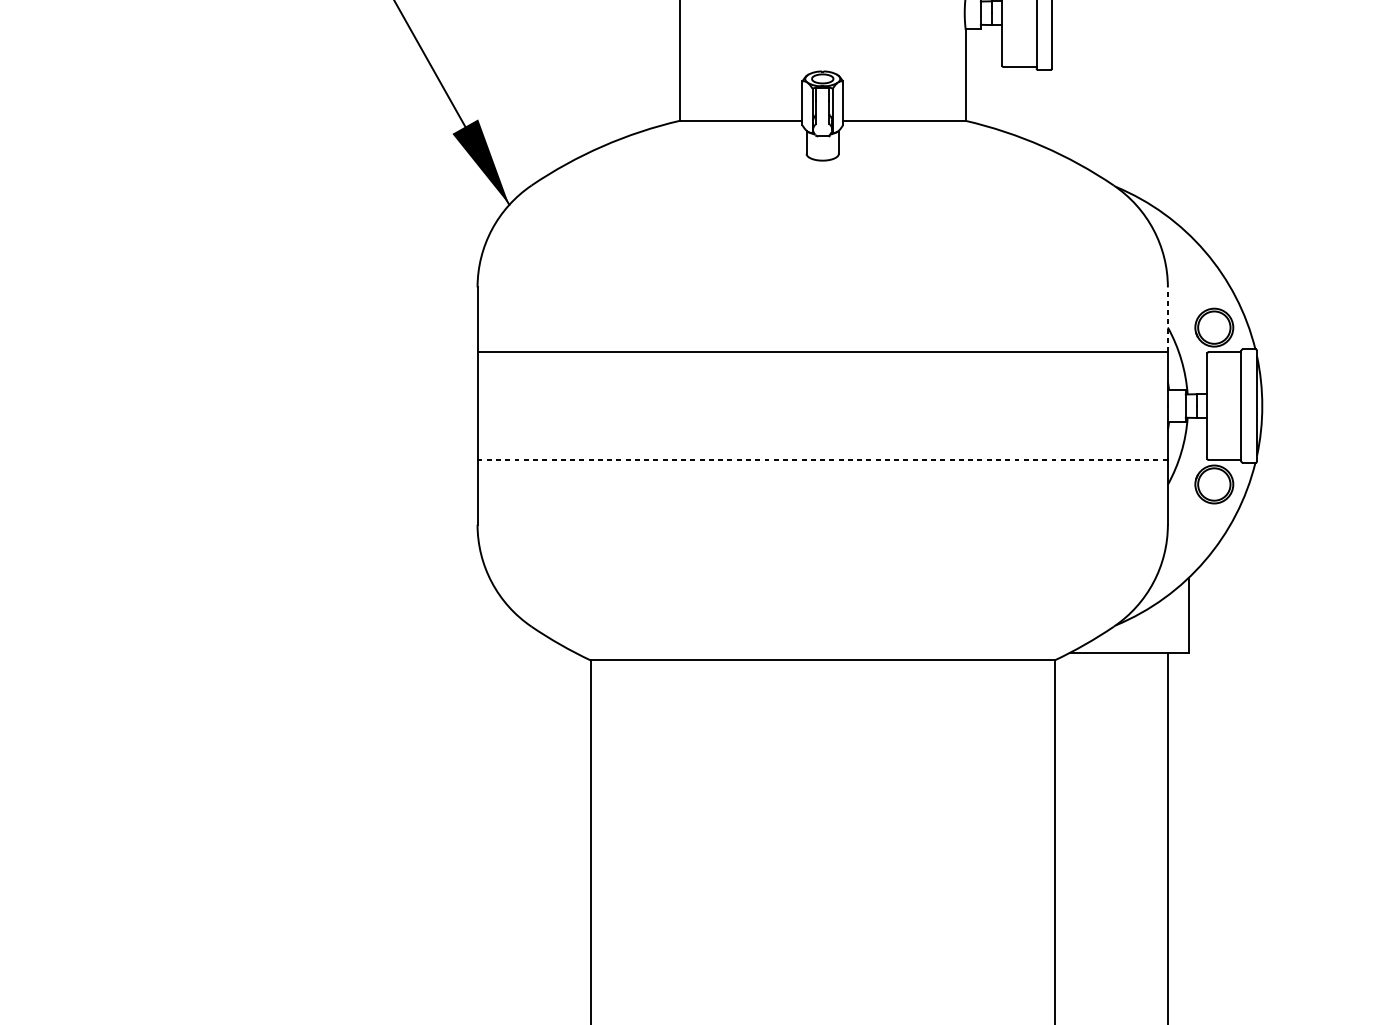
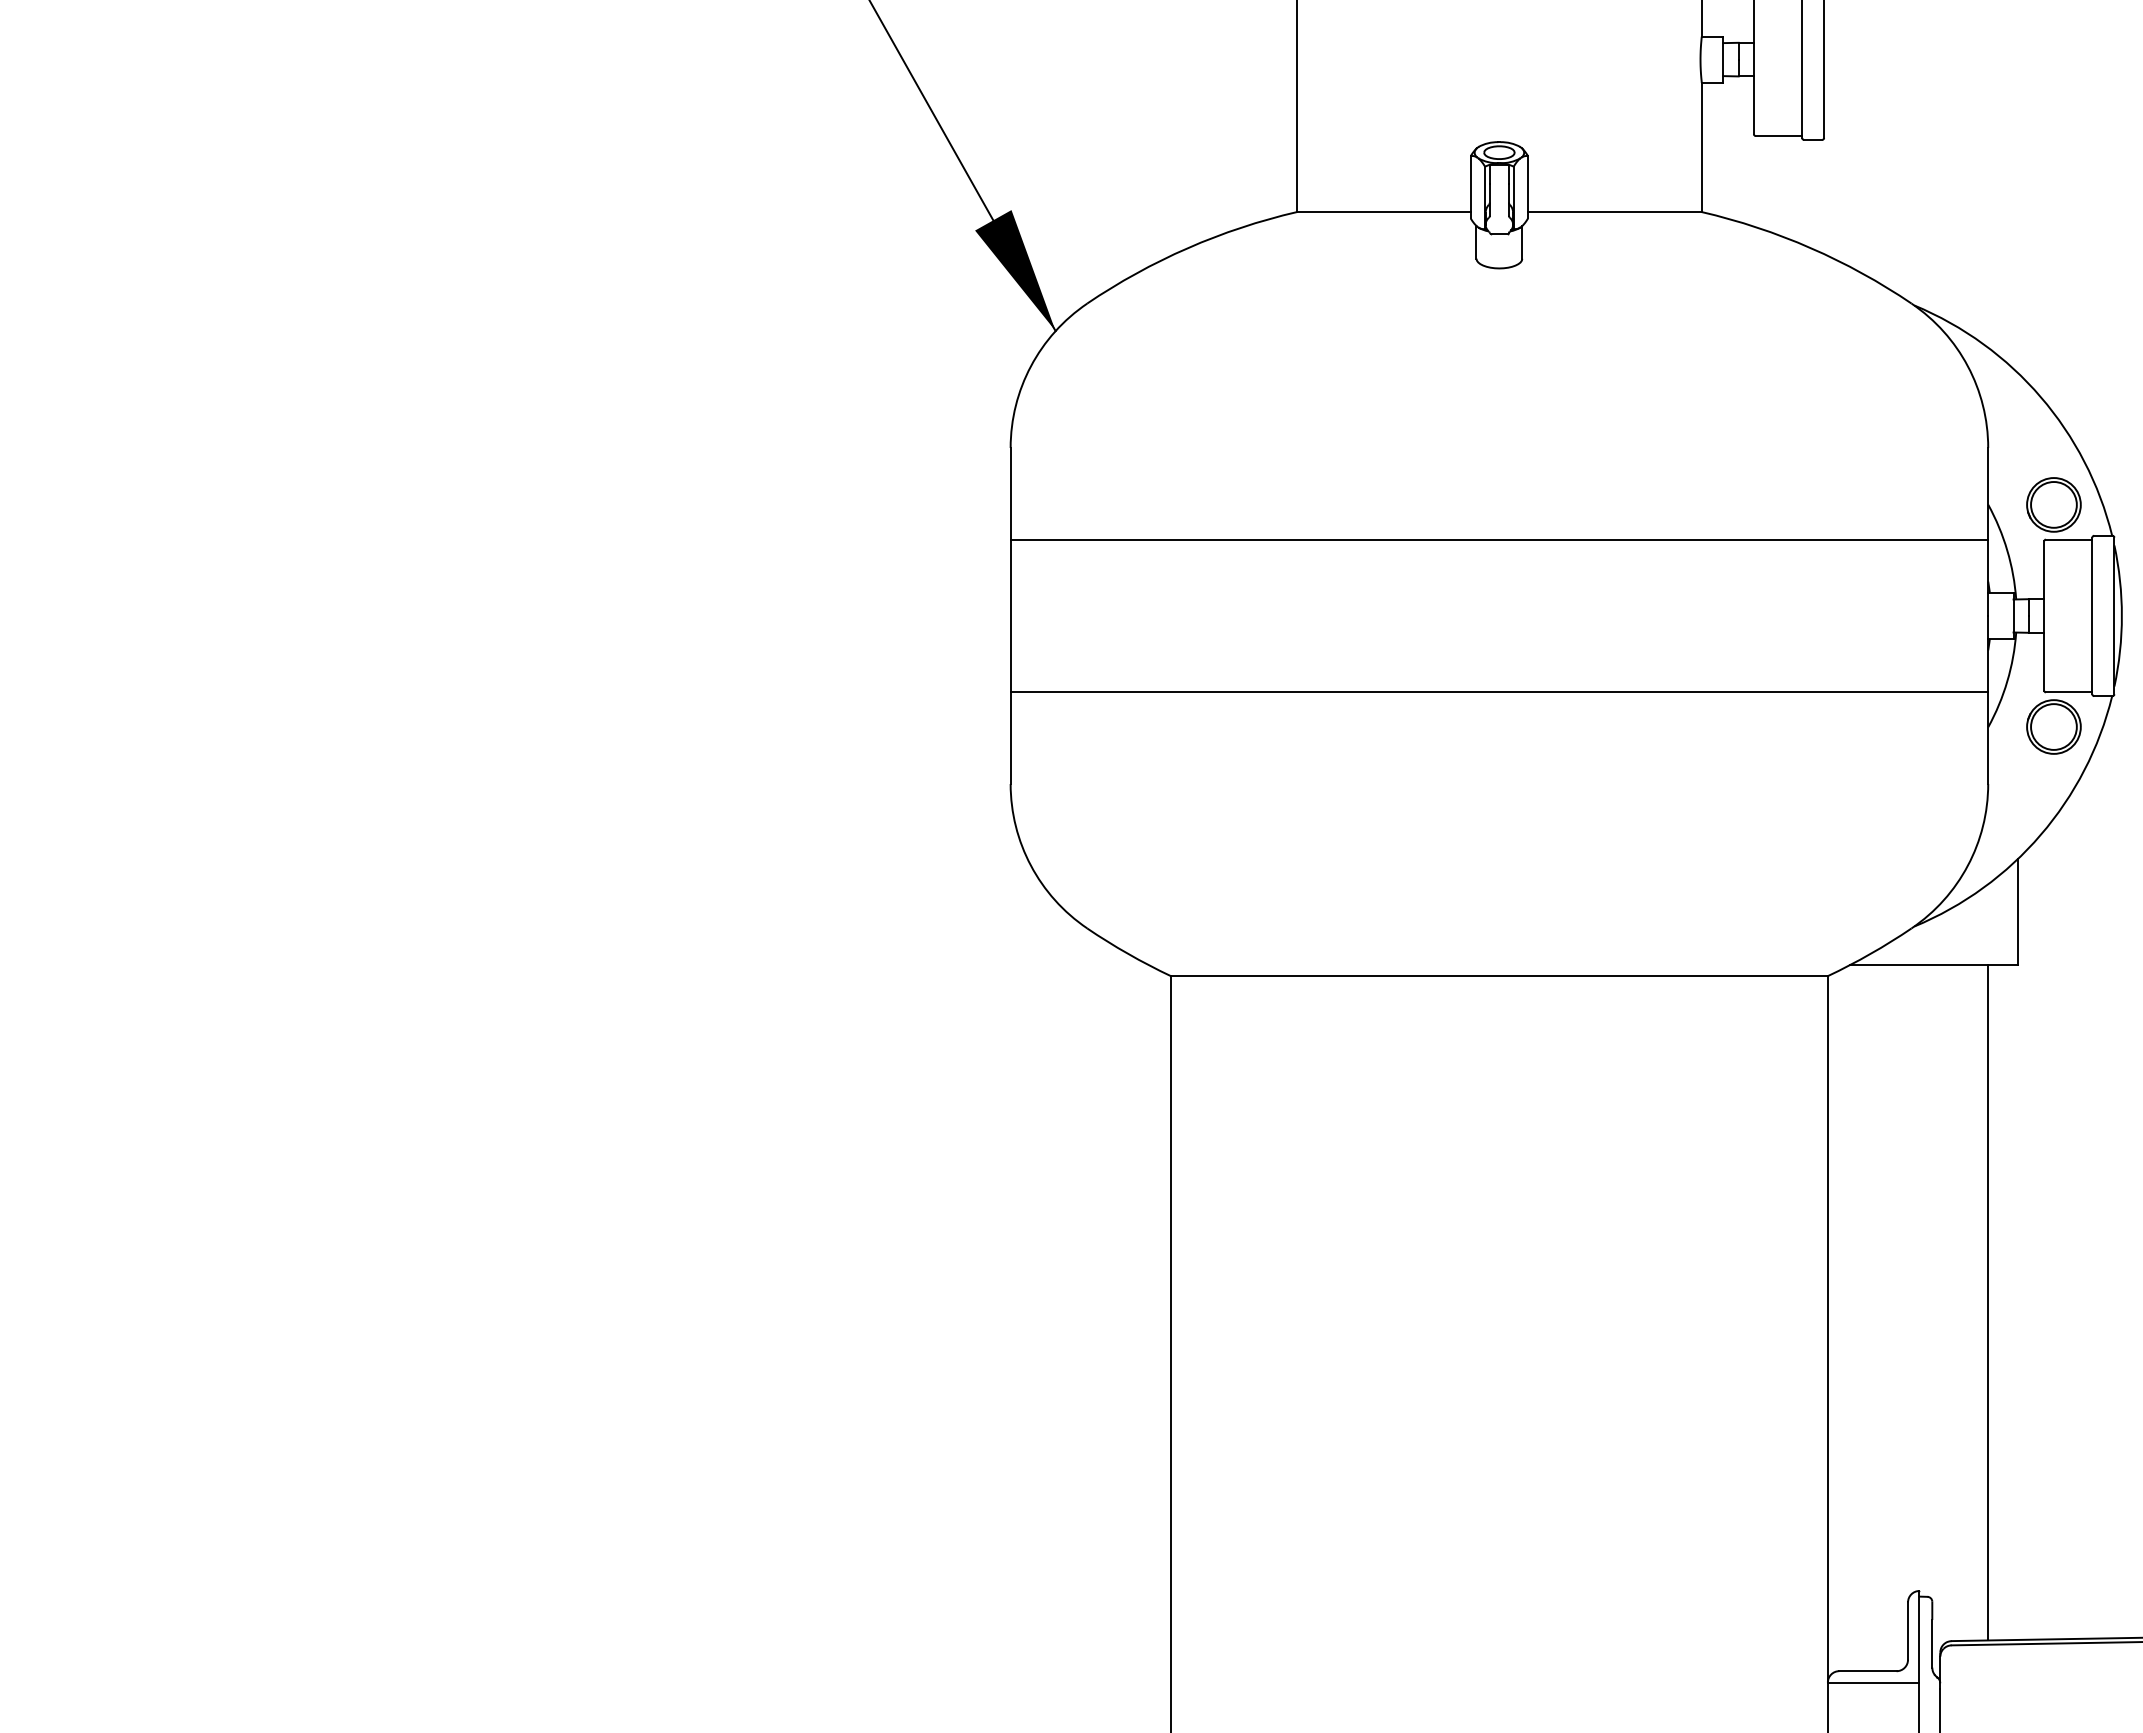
line: (1168, 319) -> (1988, 493), dashed -> solid
line: (822, 460) -> (1499, 692), dashed -> solid

